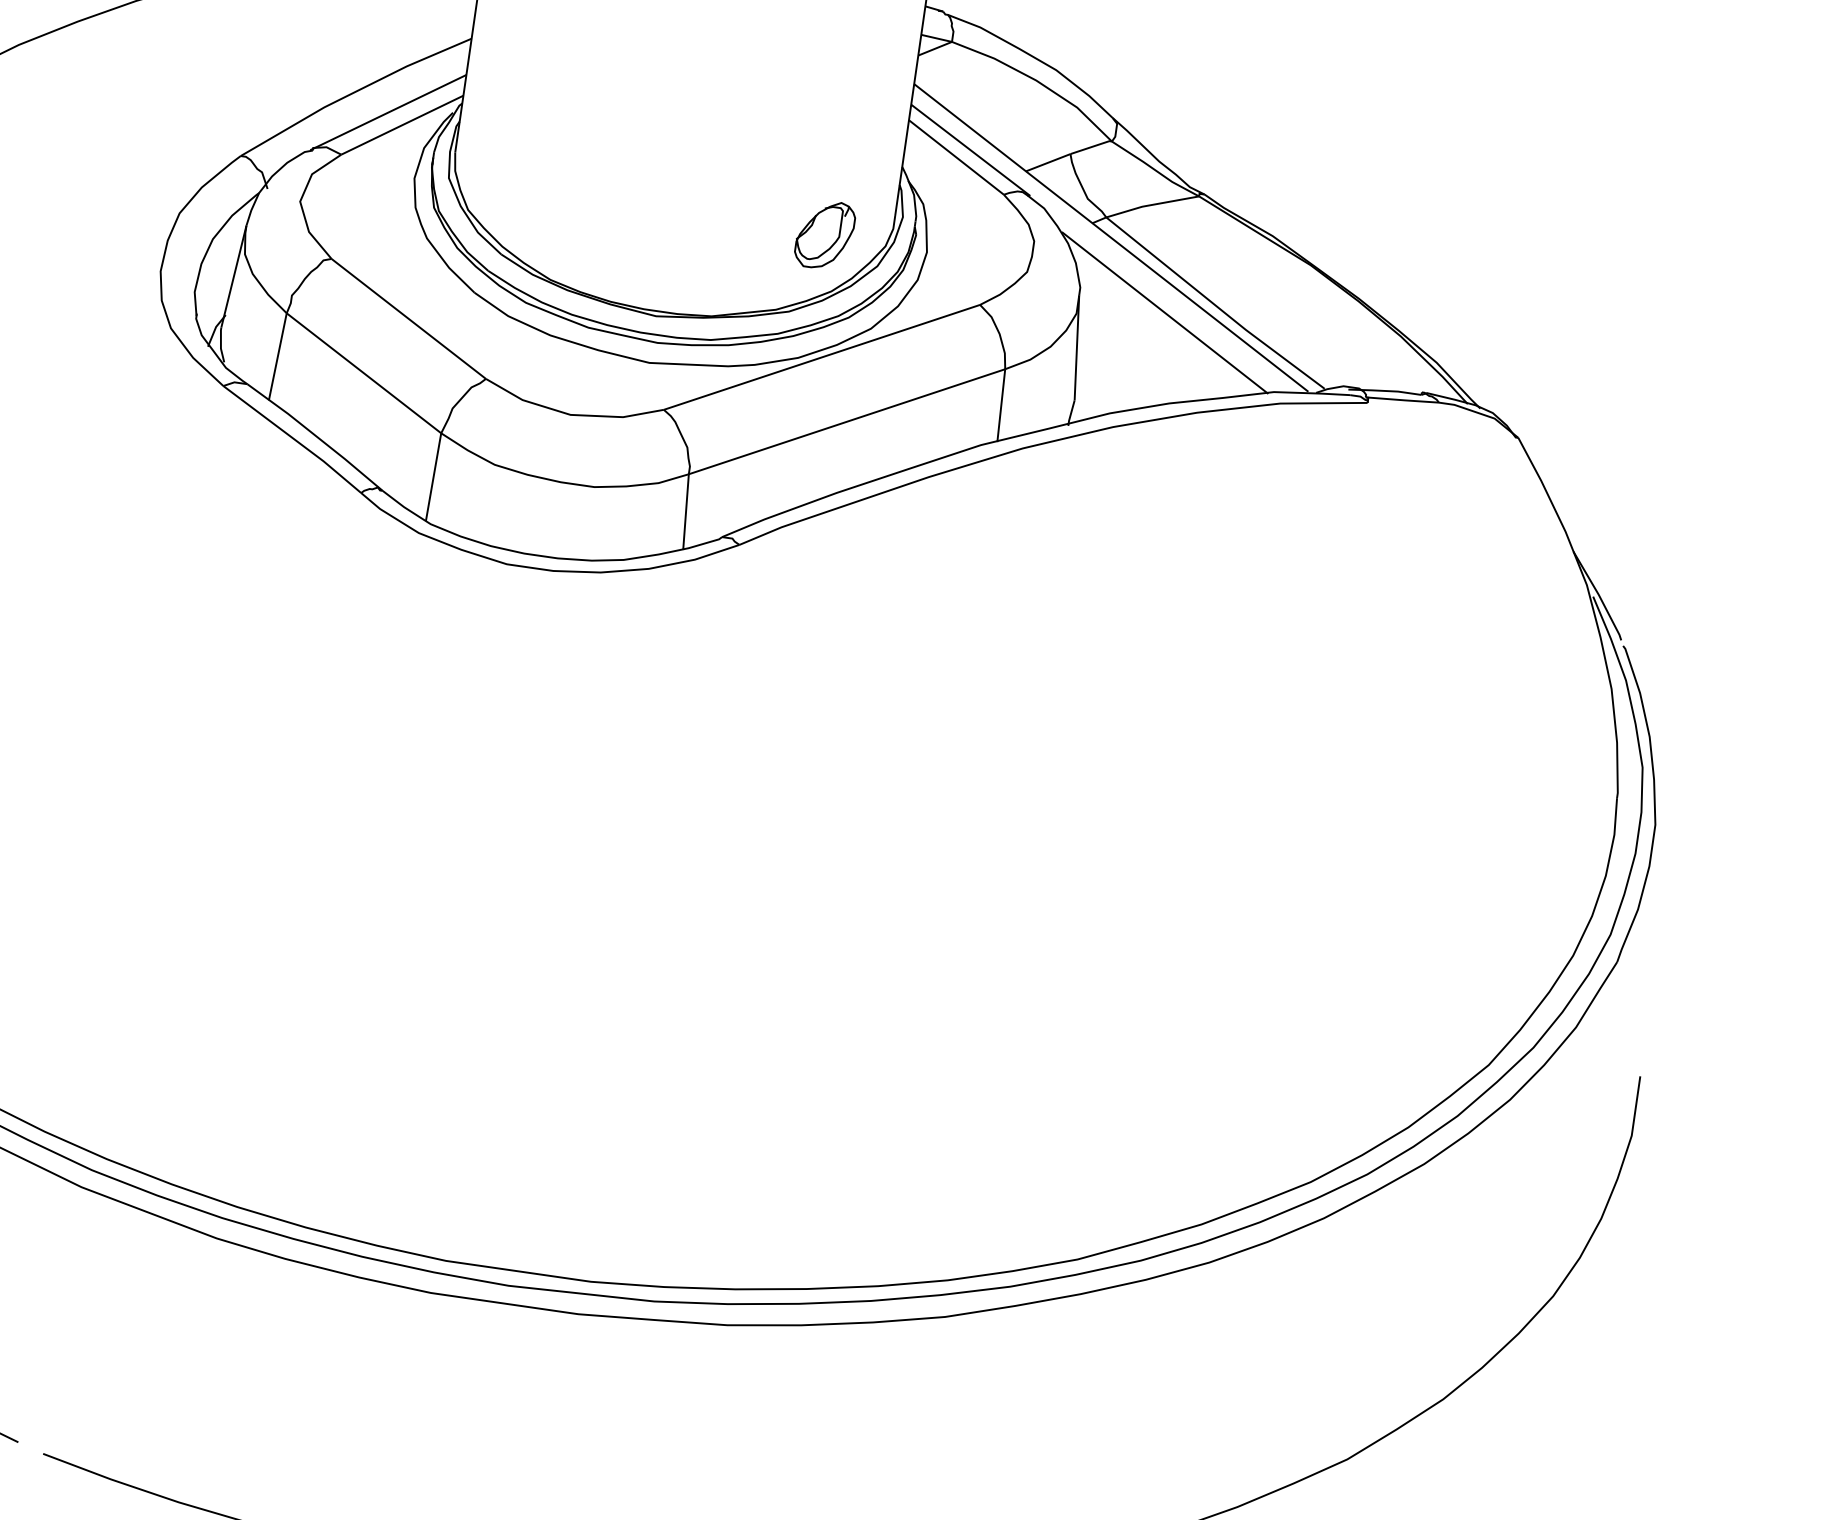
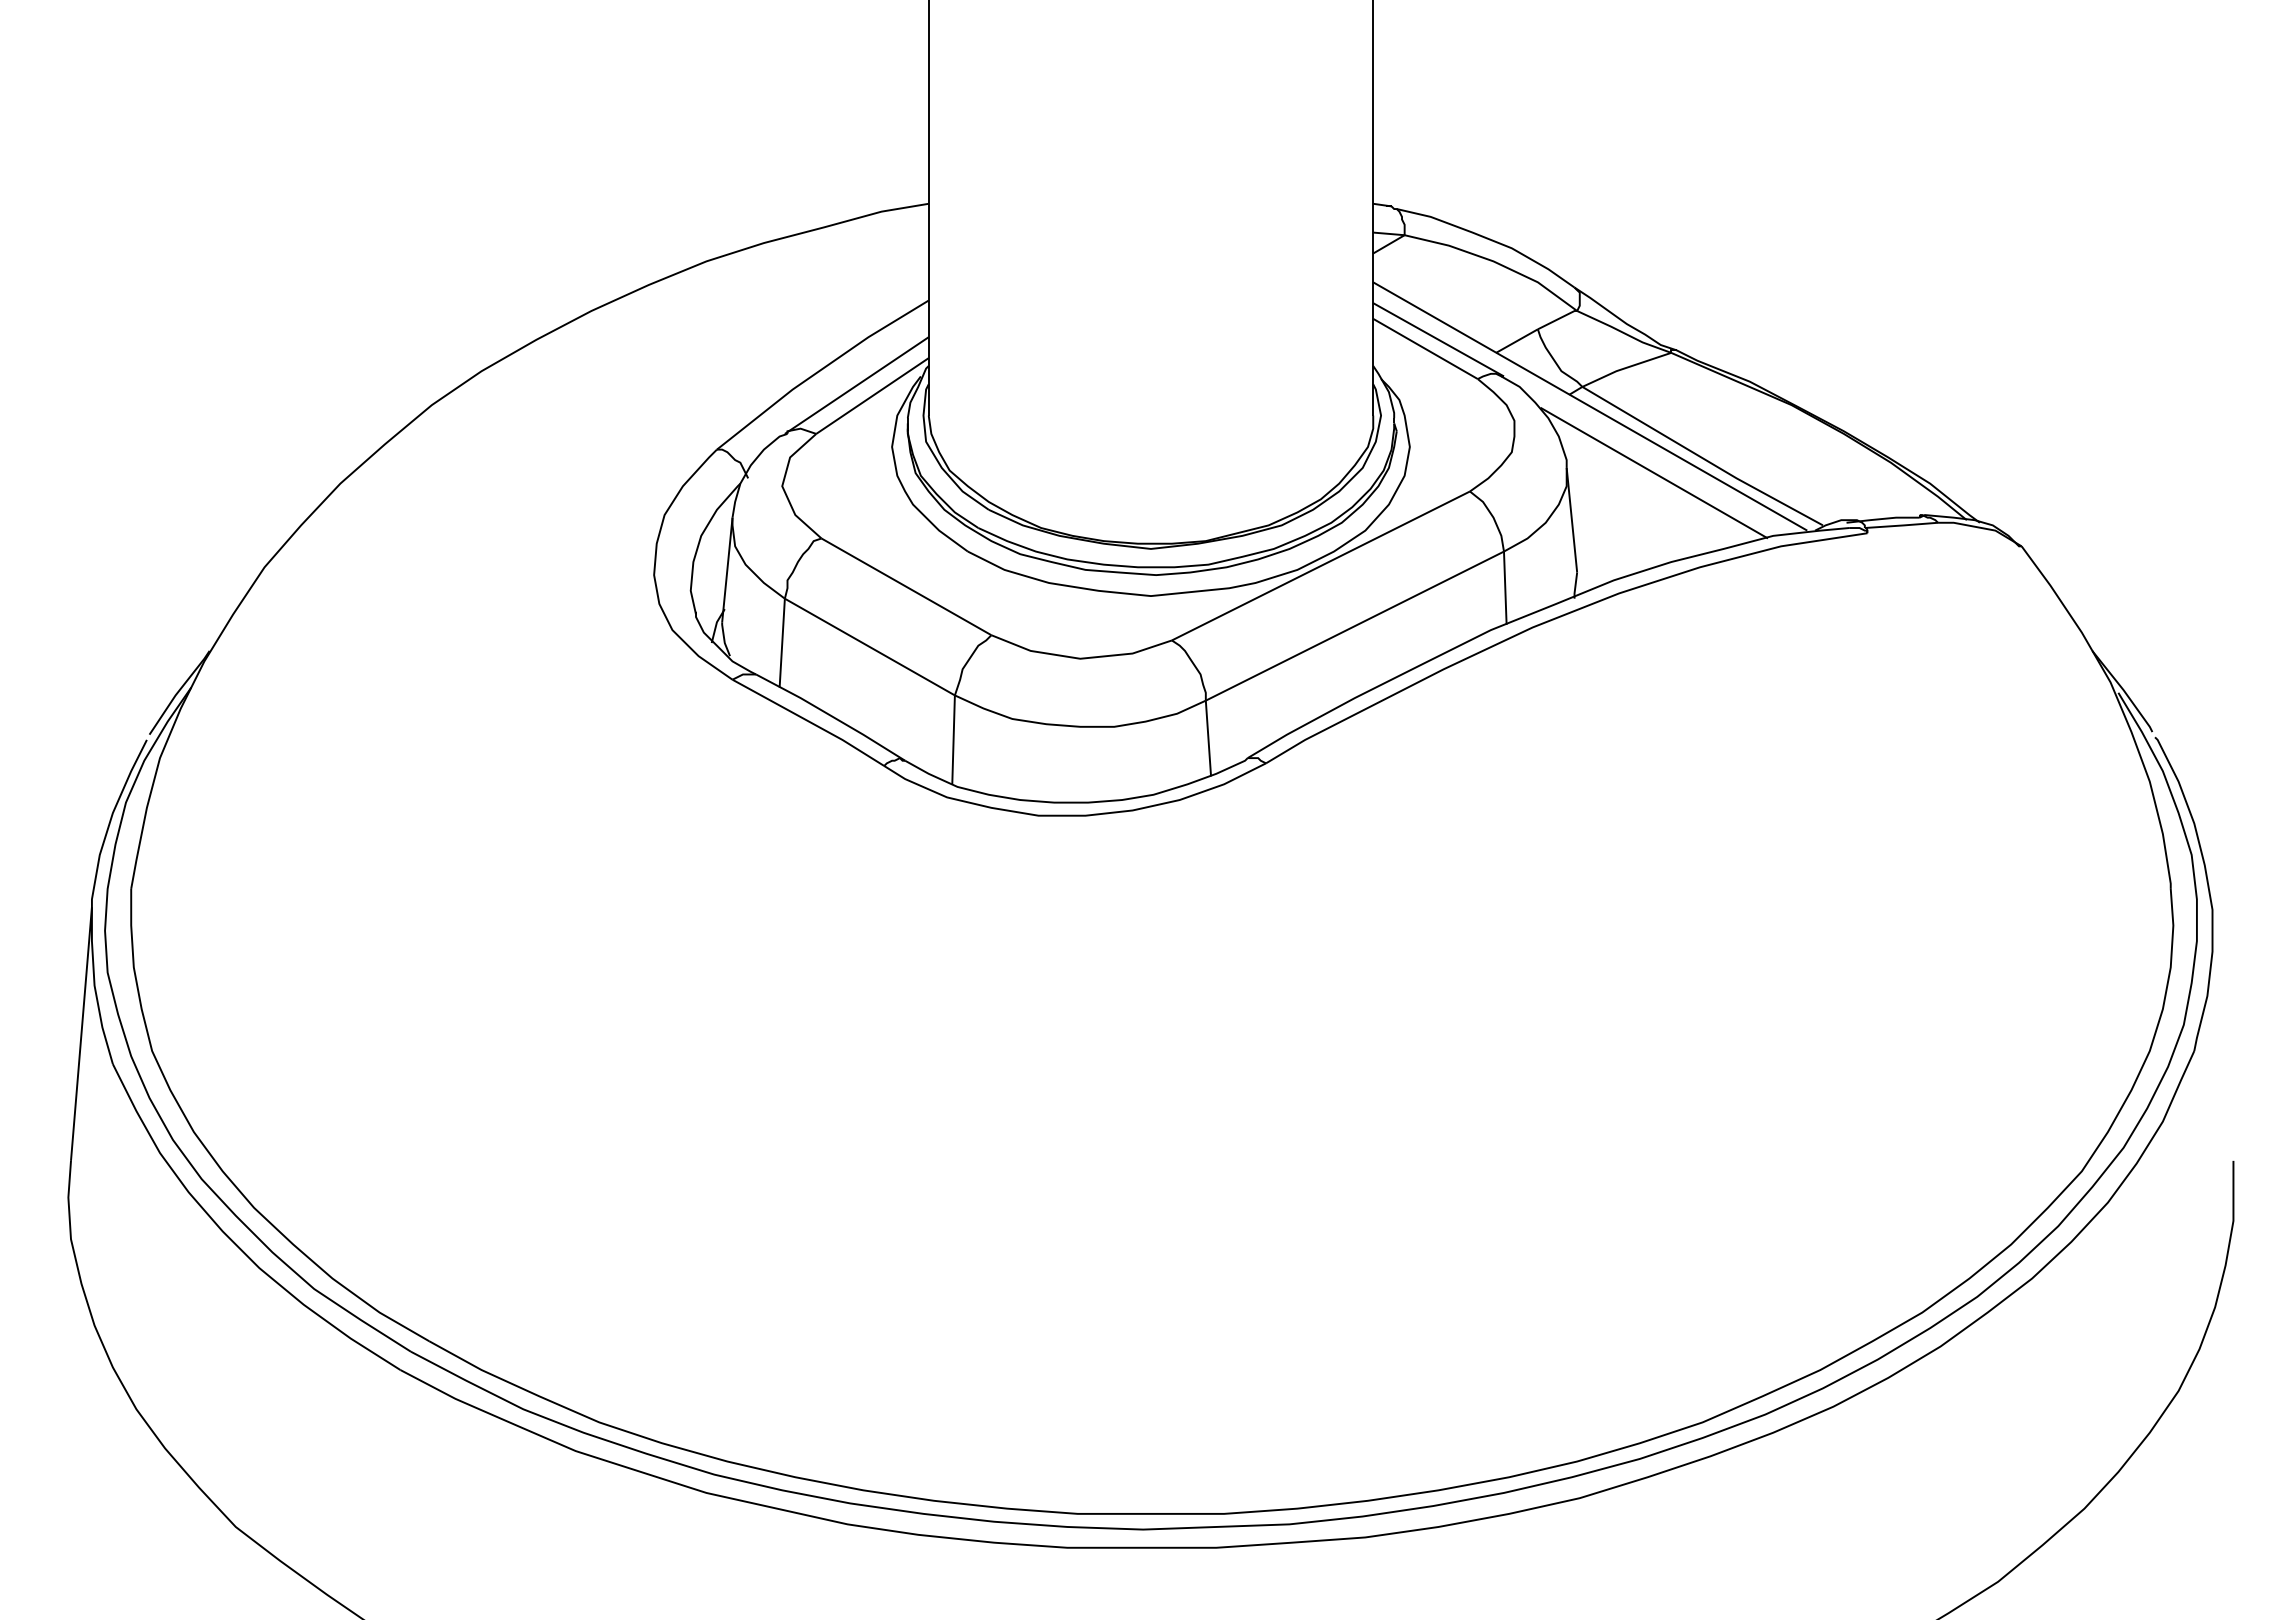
part: (825, 235) -> (1306, 444), removed

